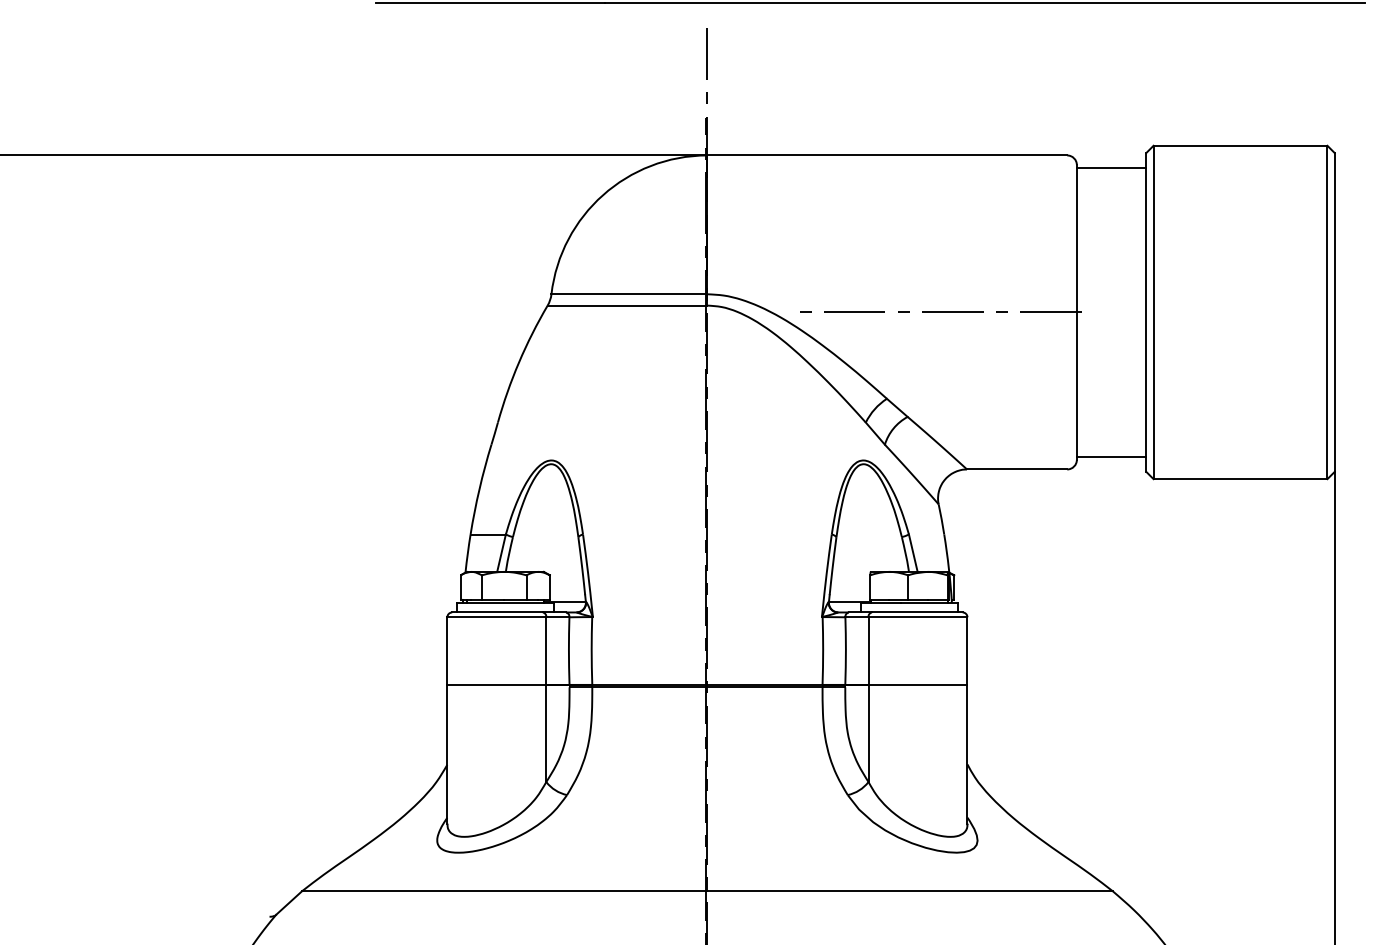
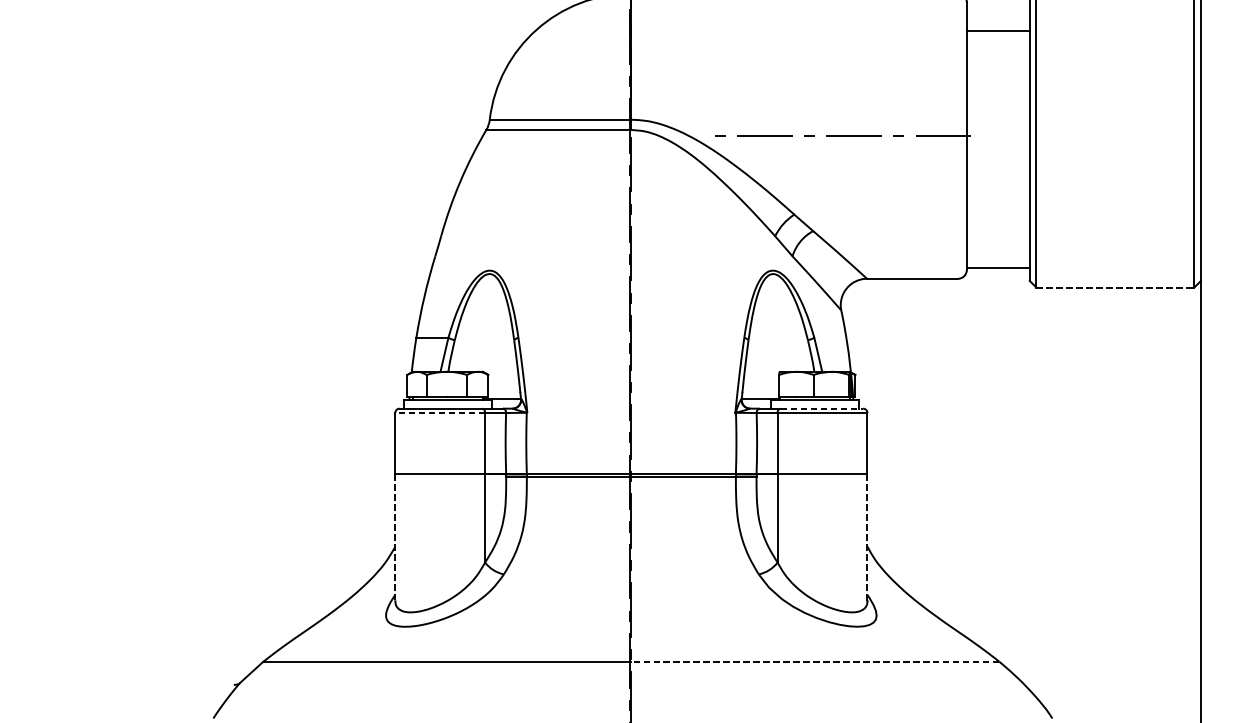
line: (1111, 167) -> (998, 30), moved
line: (1240, 479) -> (1115, 287), solid -> dashed
line: (917, 612) -> (822, 408), solid -> dashed
line: (496, 617) -> (439, 413), solid -> dashed
line: (967, 753) -> (867, 536), solid -> dashed
line: (447, 754) -> (395, 537), solid -> dashed
line: (910, 891) -> (815, 661), solid -> dashed

